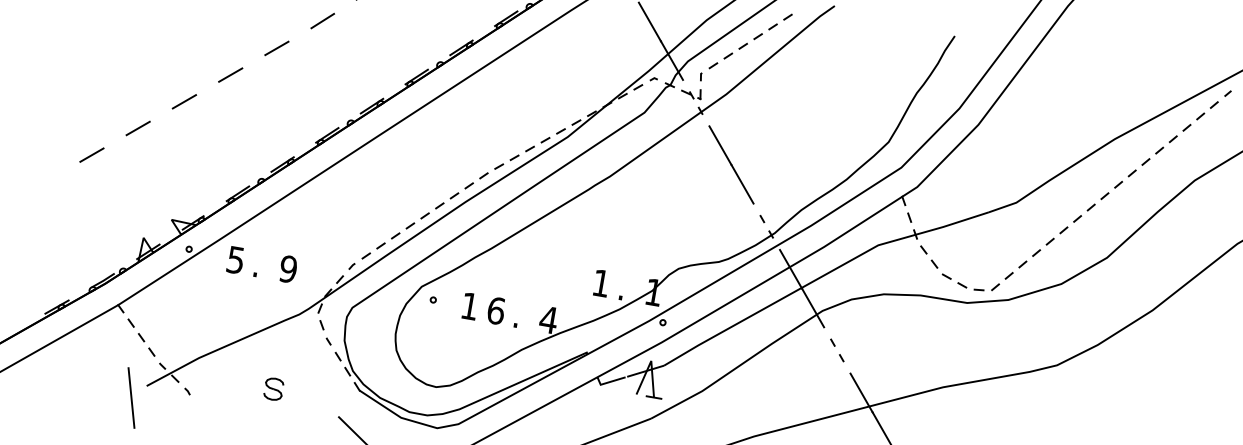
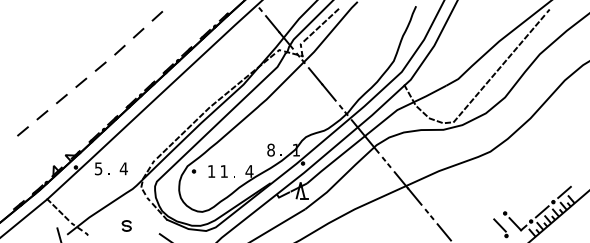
text: (287, 268) -> (123, 168), 9 -> 4
text: (600, 281) -> (270, 149), 1 -> 8
text: (496, 310) -> (224, 171), 6 -> 1

